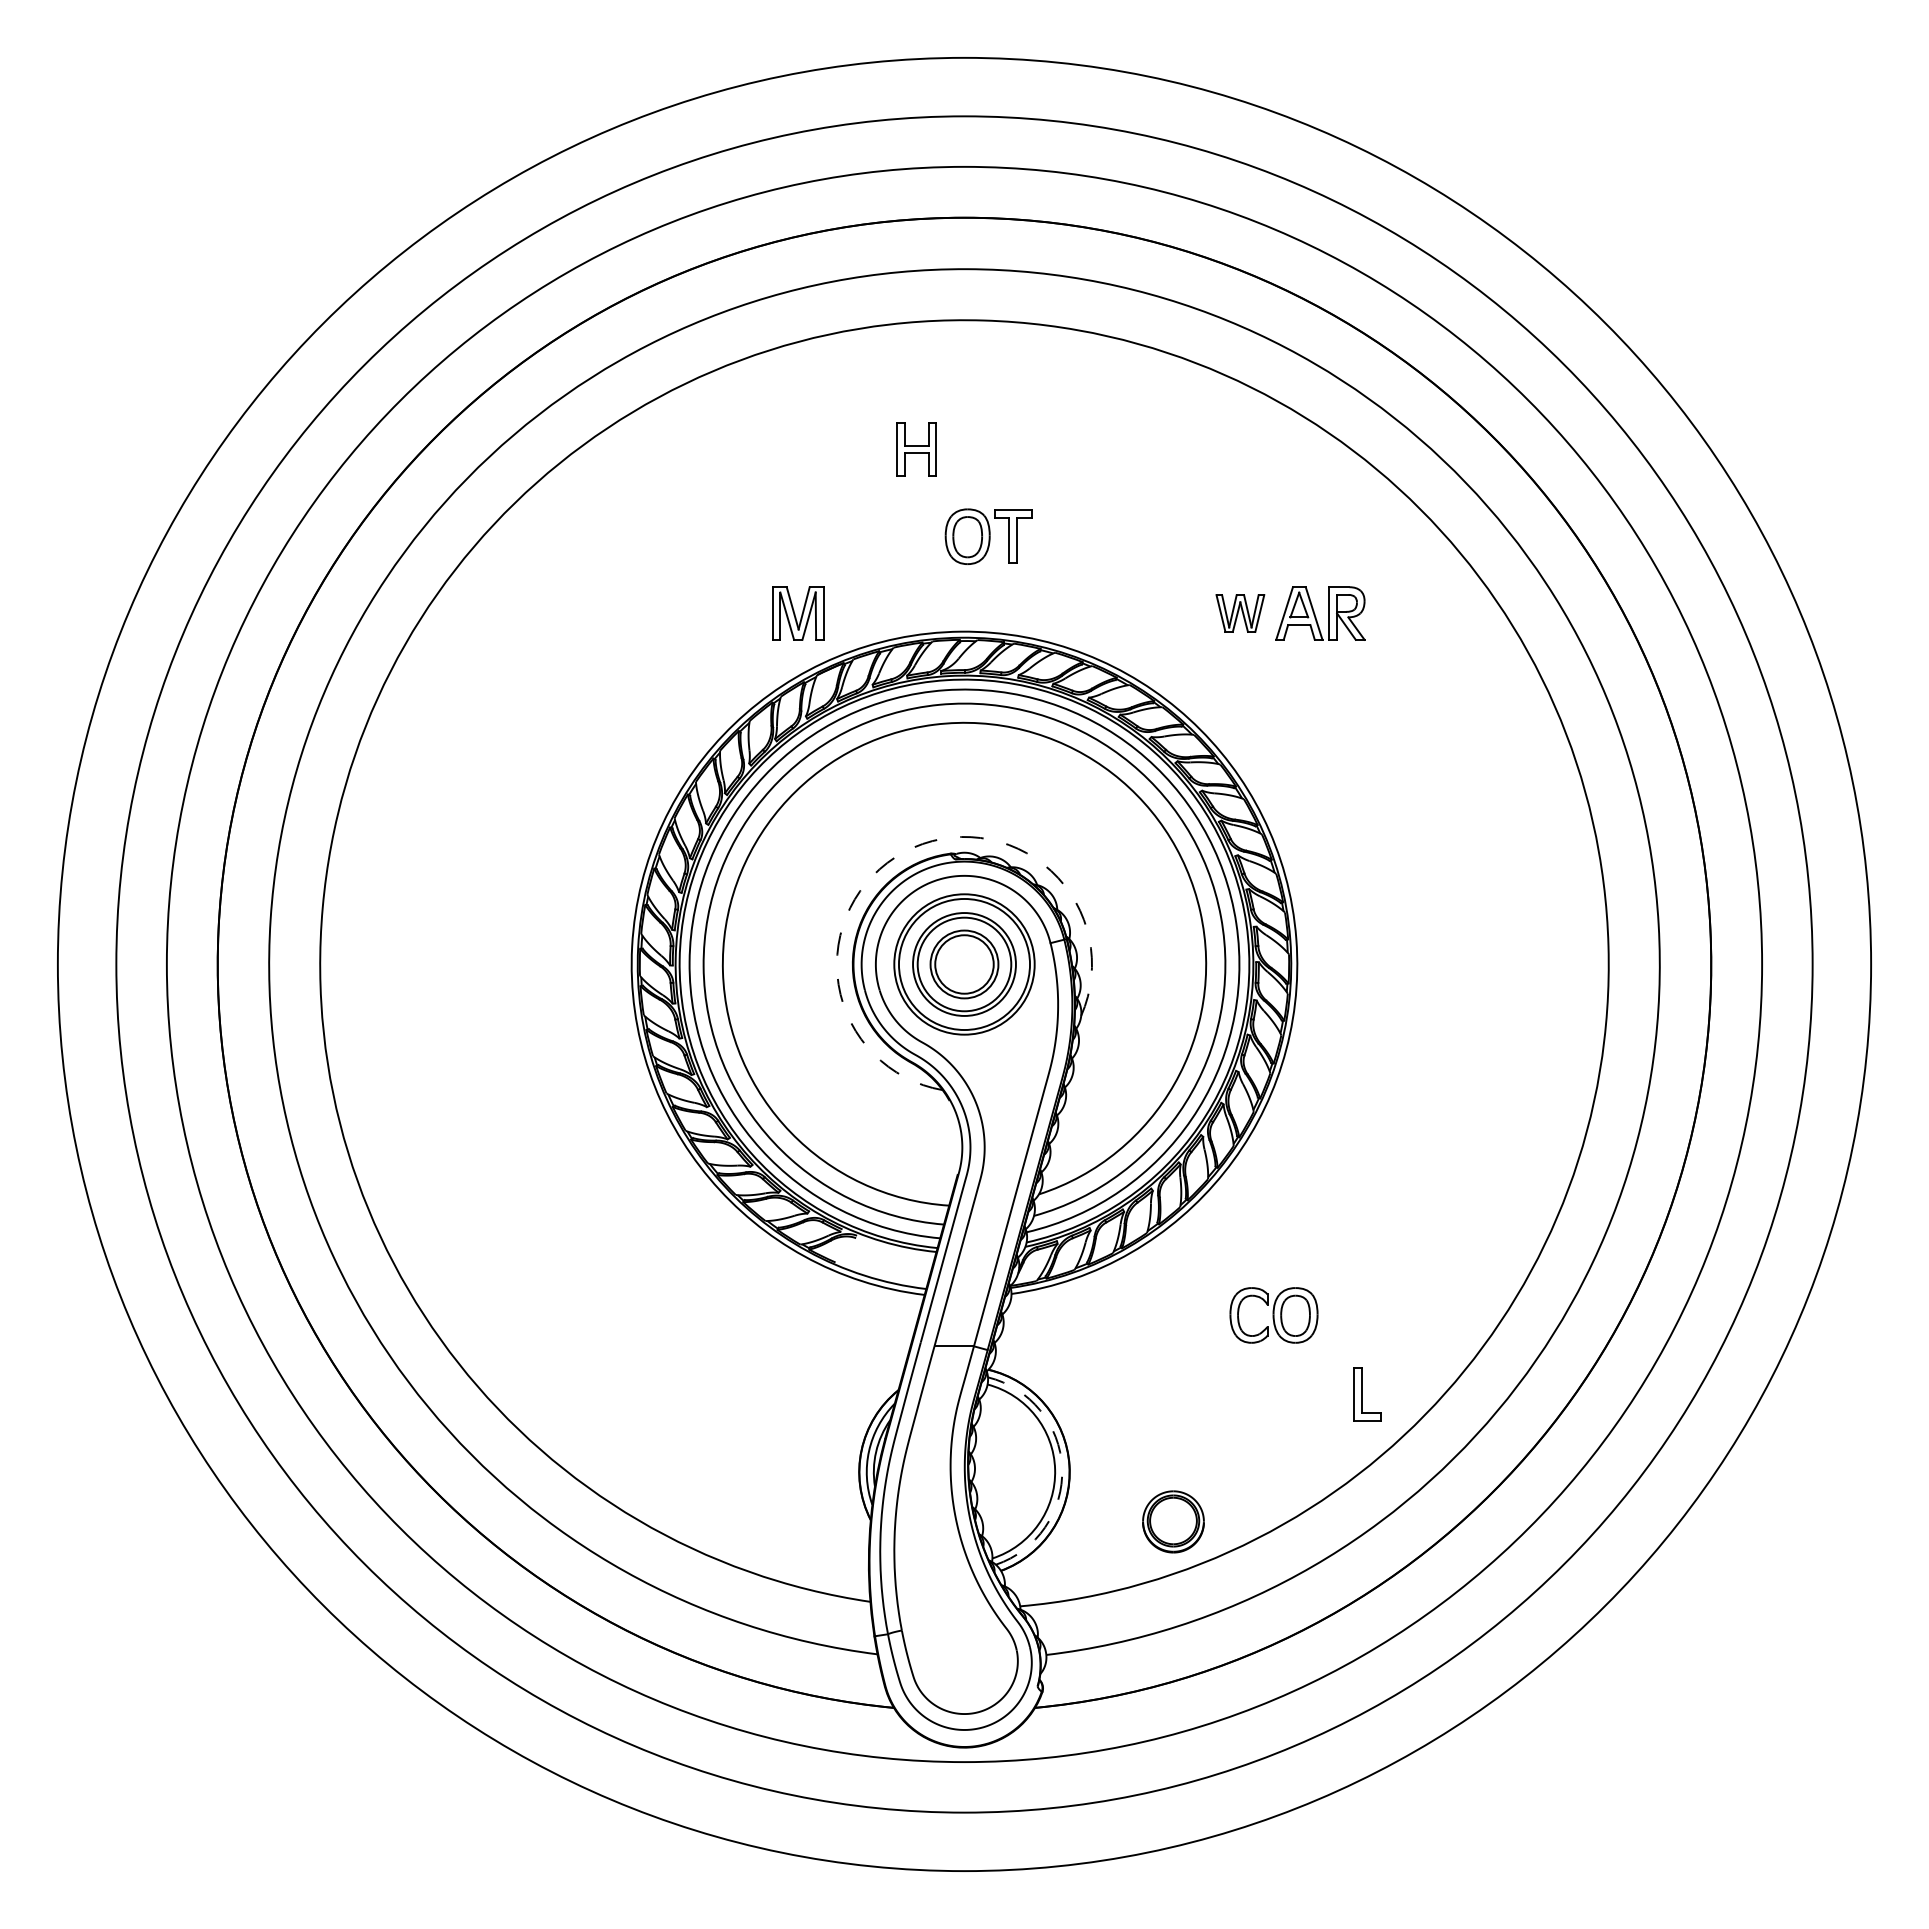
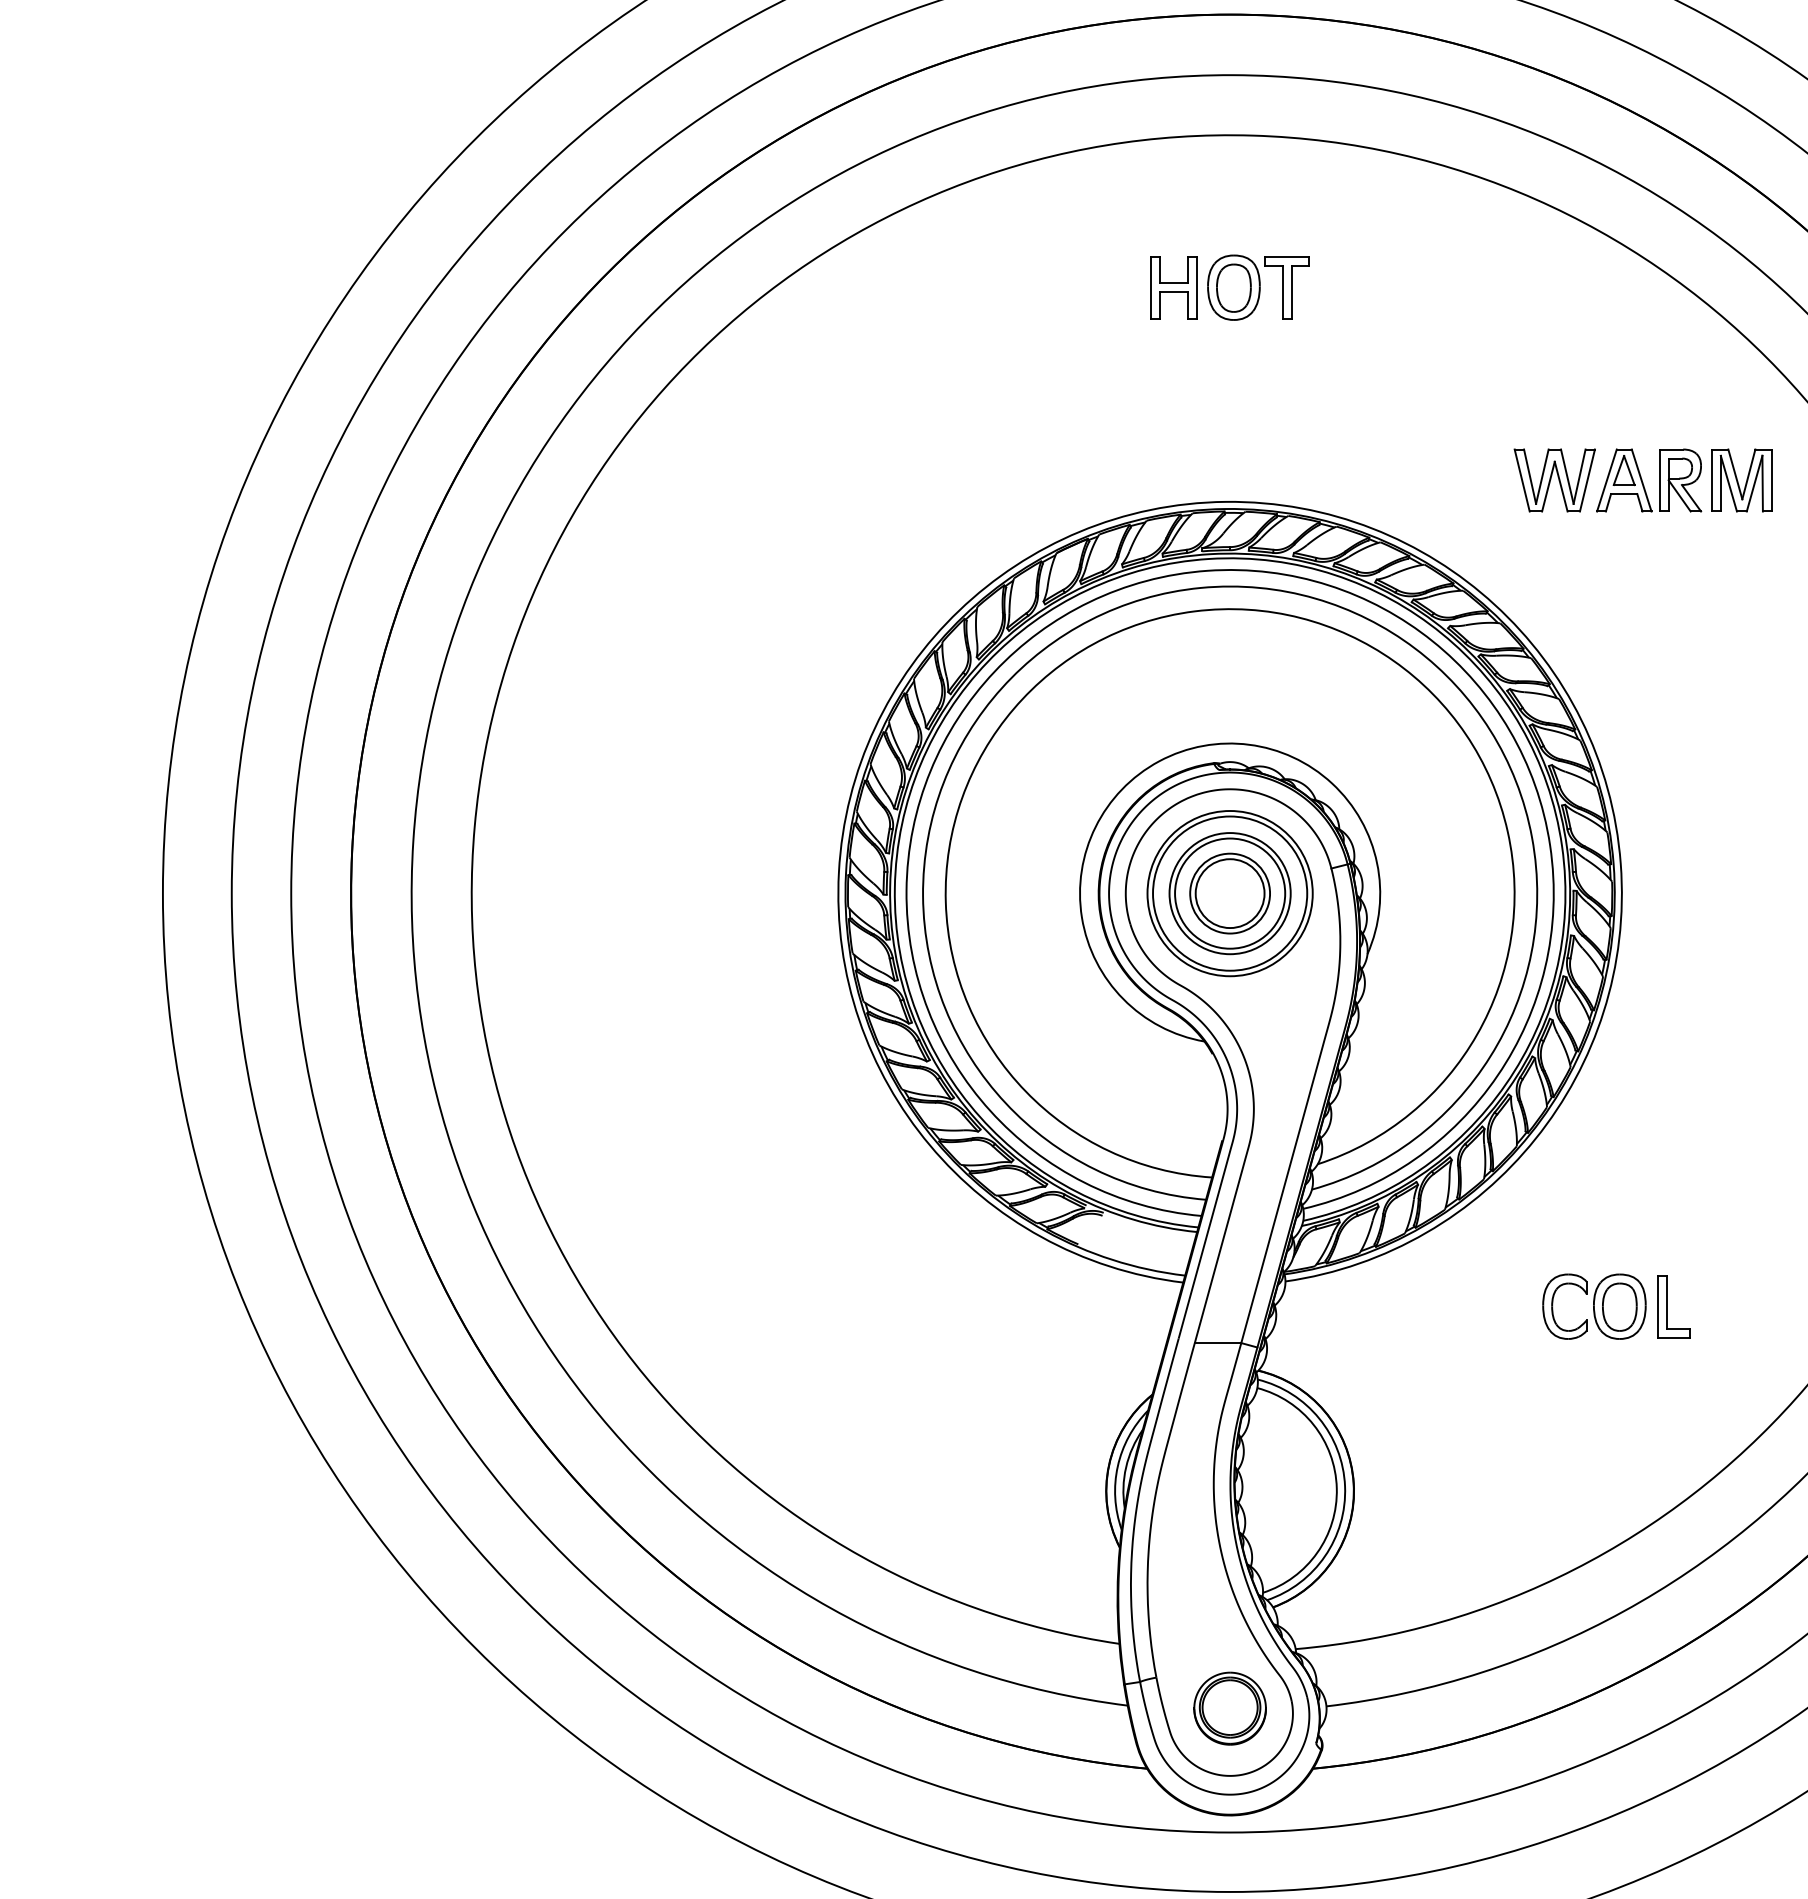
part: (988, 536) -> (1258, 287), moved
part: (798, 613) -> (1742, 480), moved
part: (1240, 613) -> (1555, 480), size x1.43
arc: (904, 852) -> (1159, 761), dashed -> solid
part: (1367, 1394) -> (1673, 1306), moved
arc: (1062, 1468) -> (1345, 1486), dashed -> solid
part: (1173, 1521) -> (1230, 1708), moved

